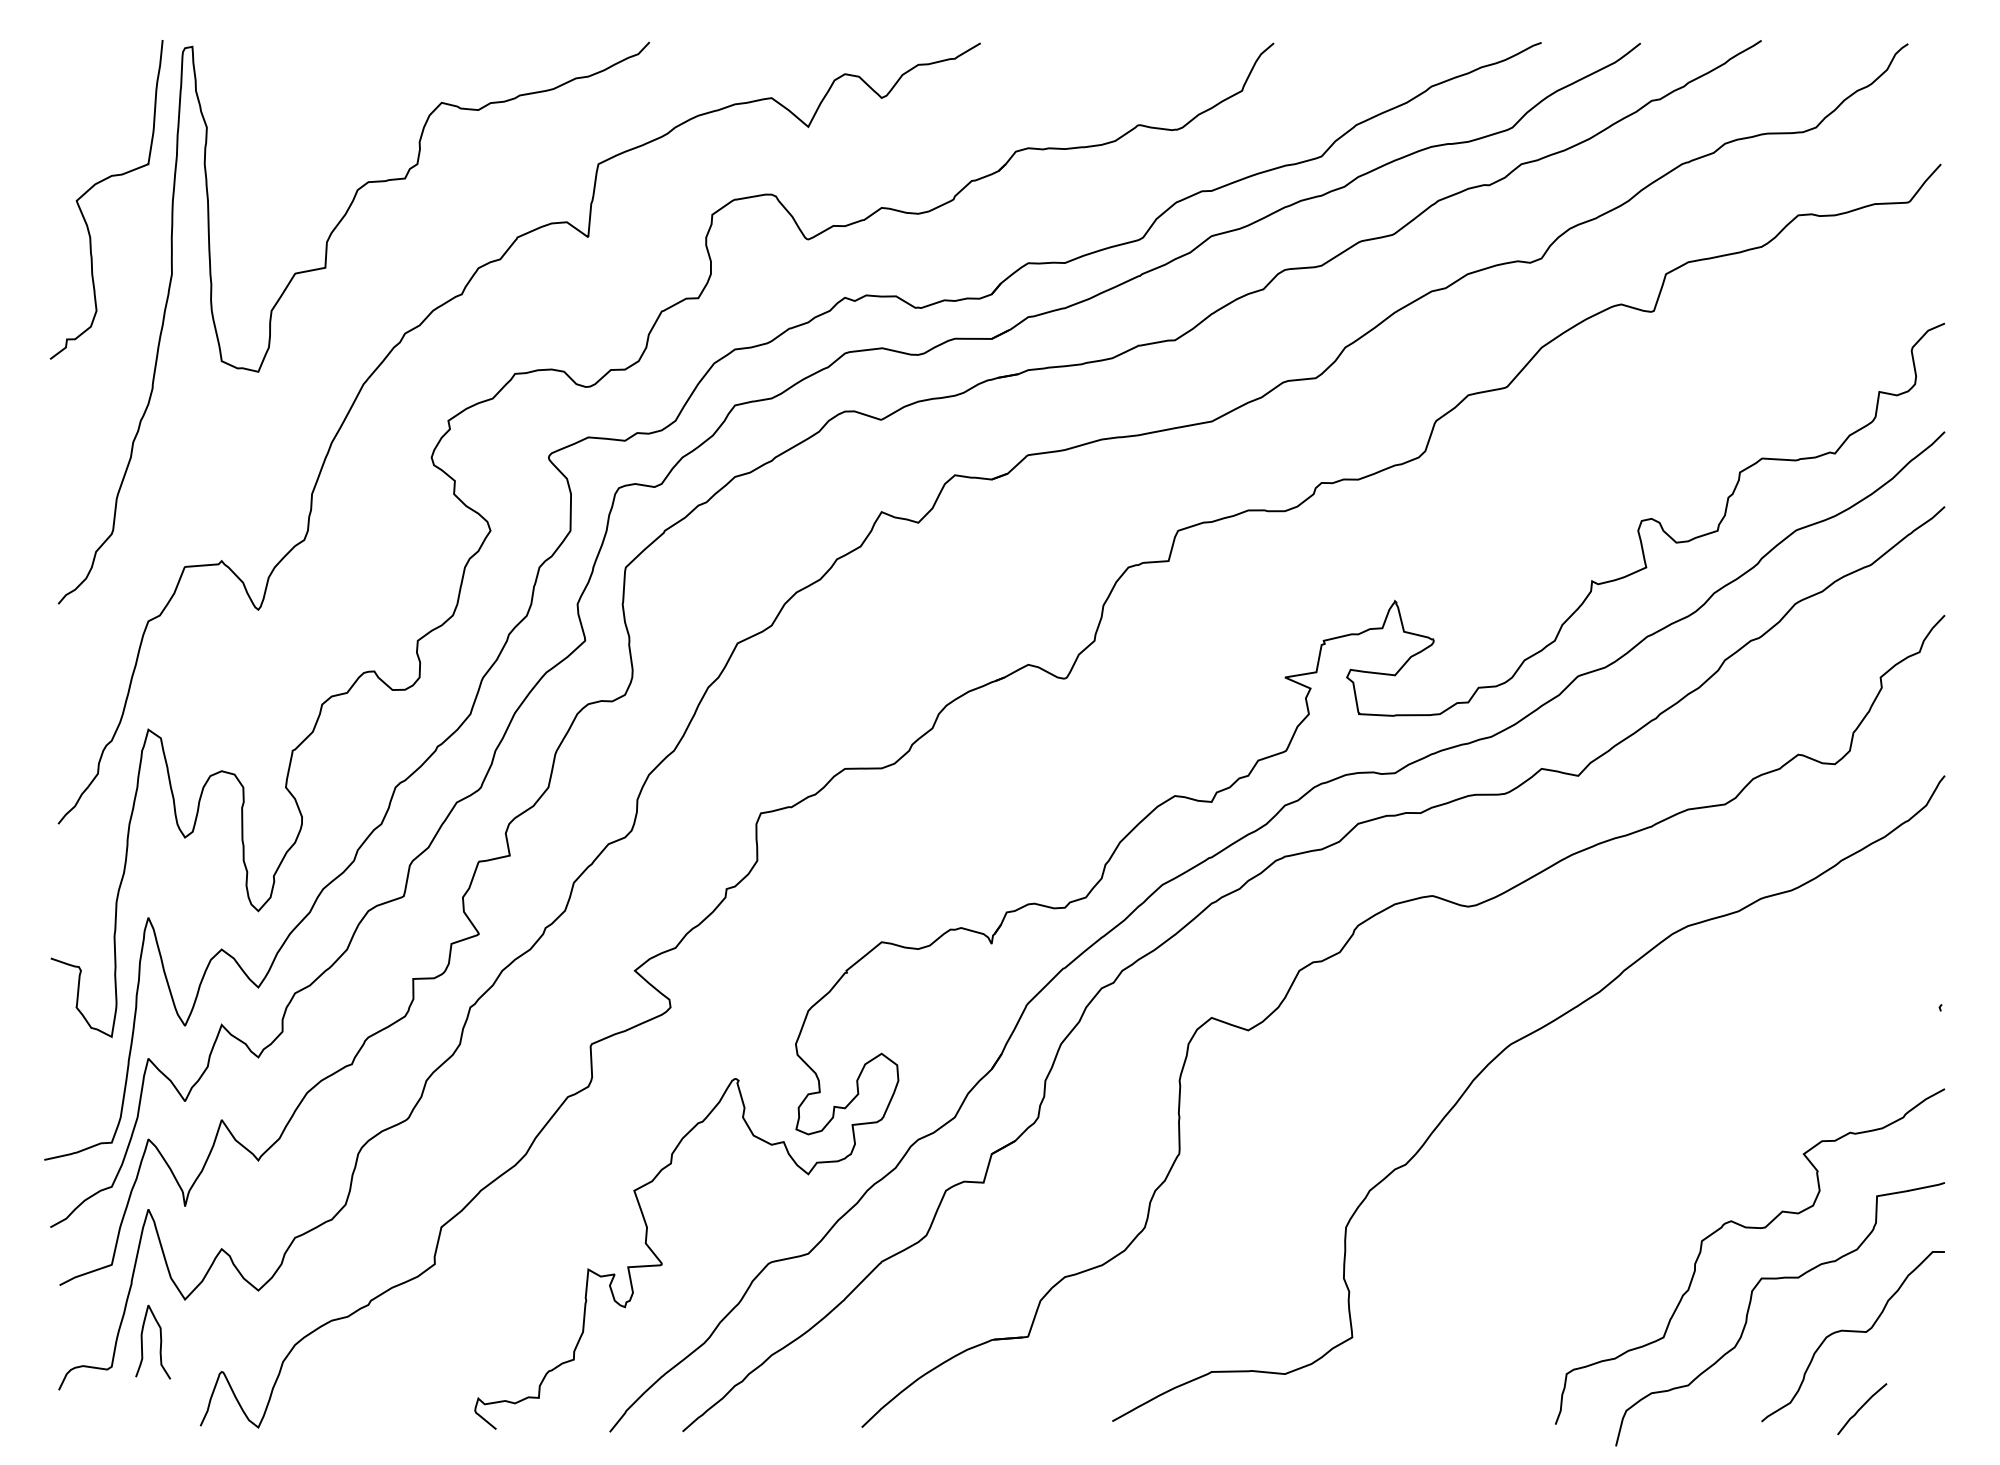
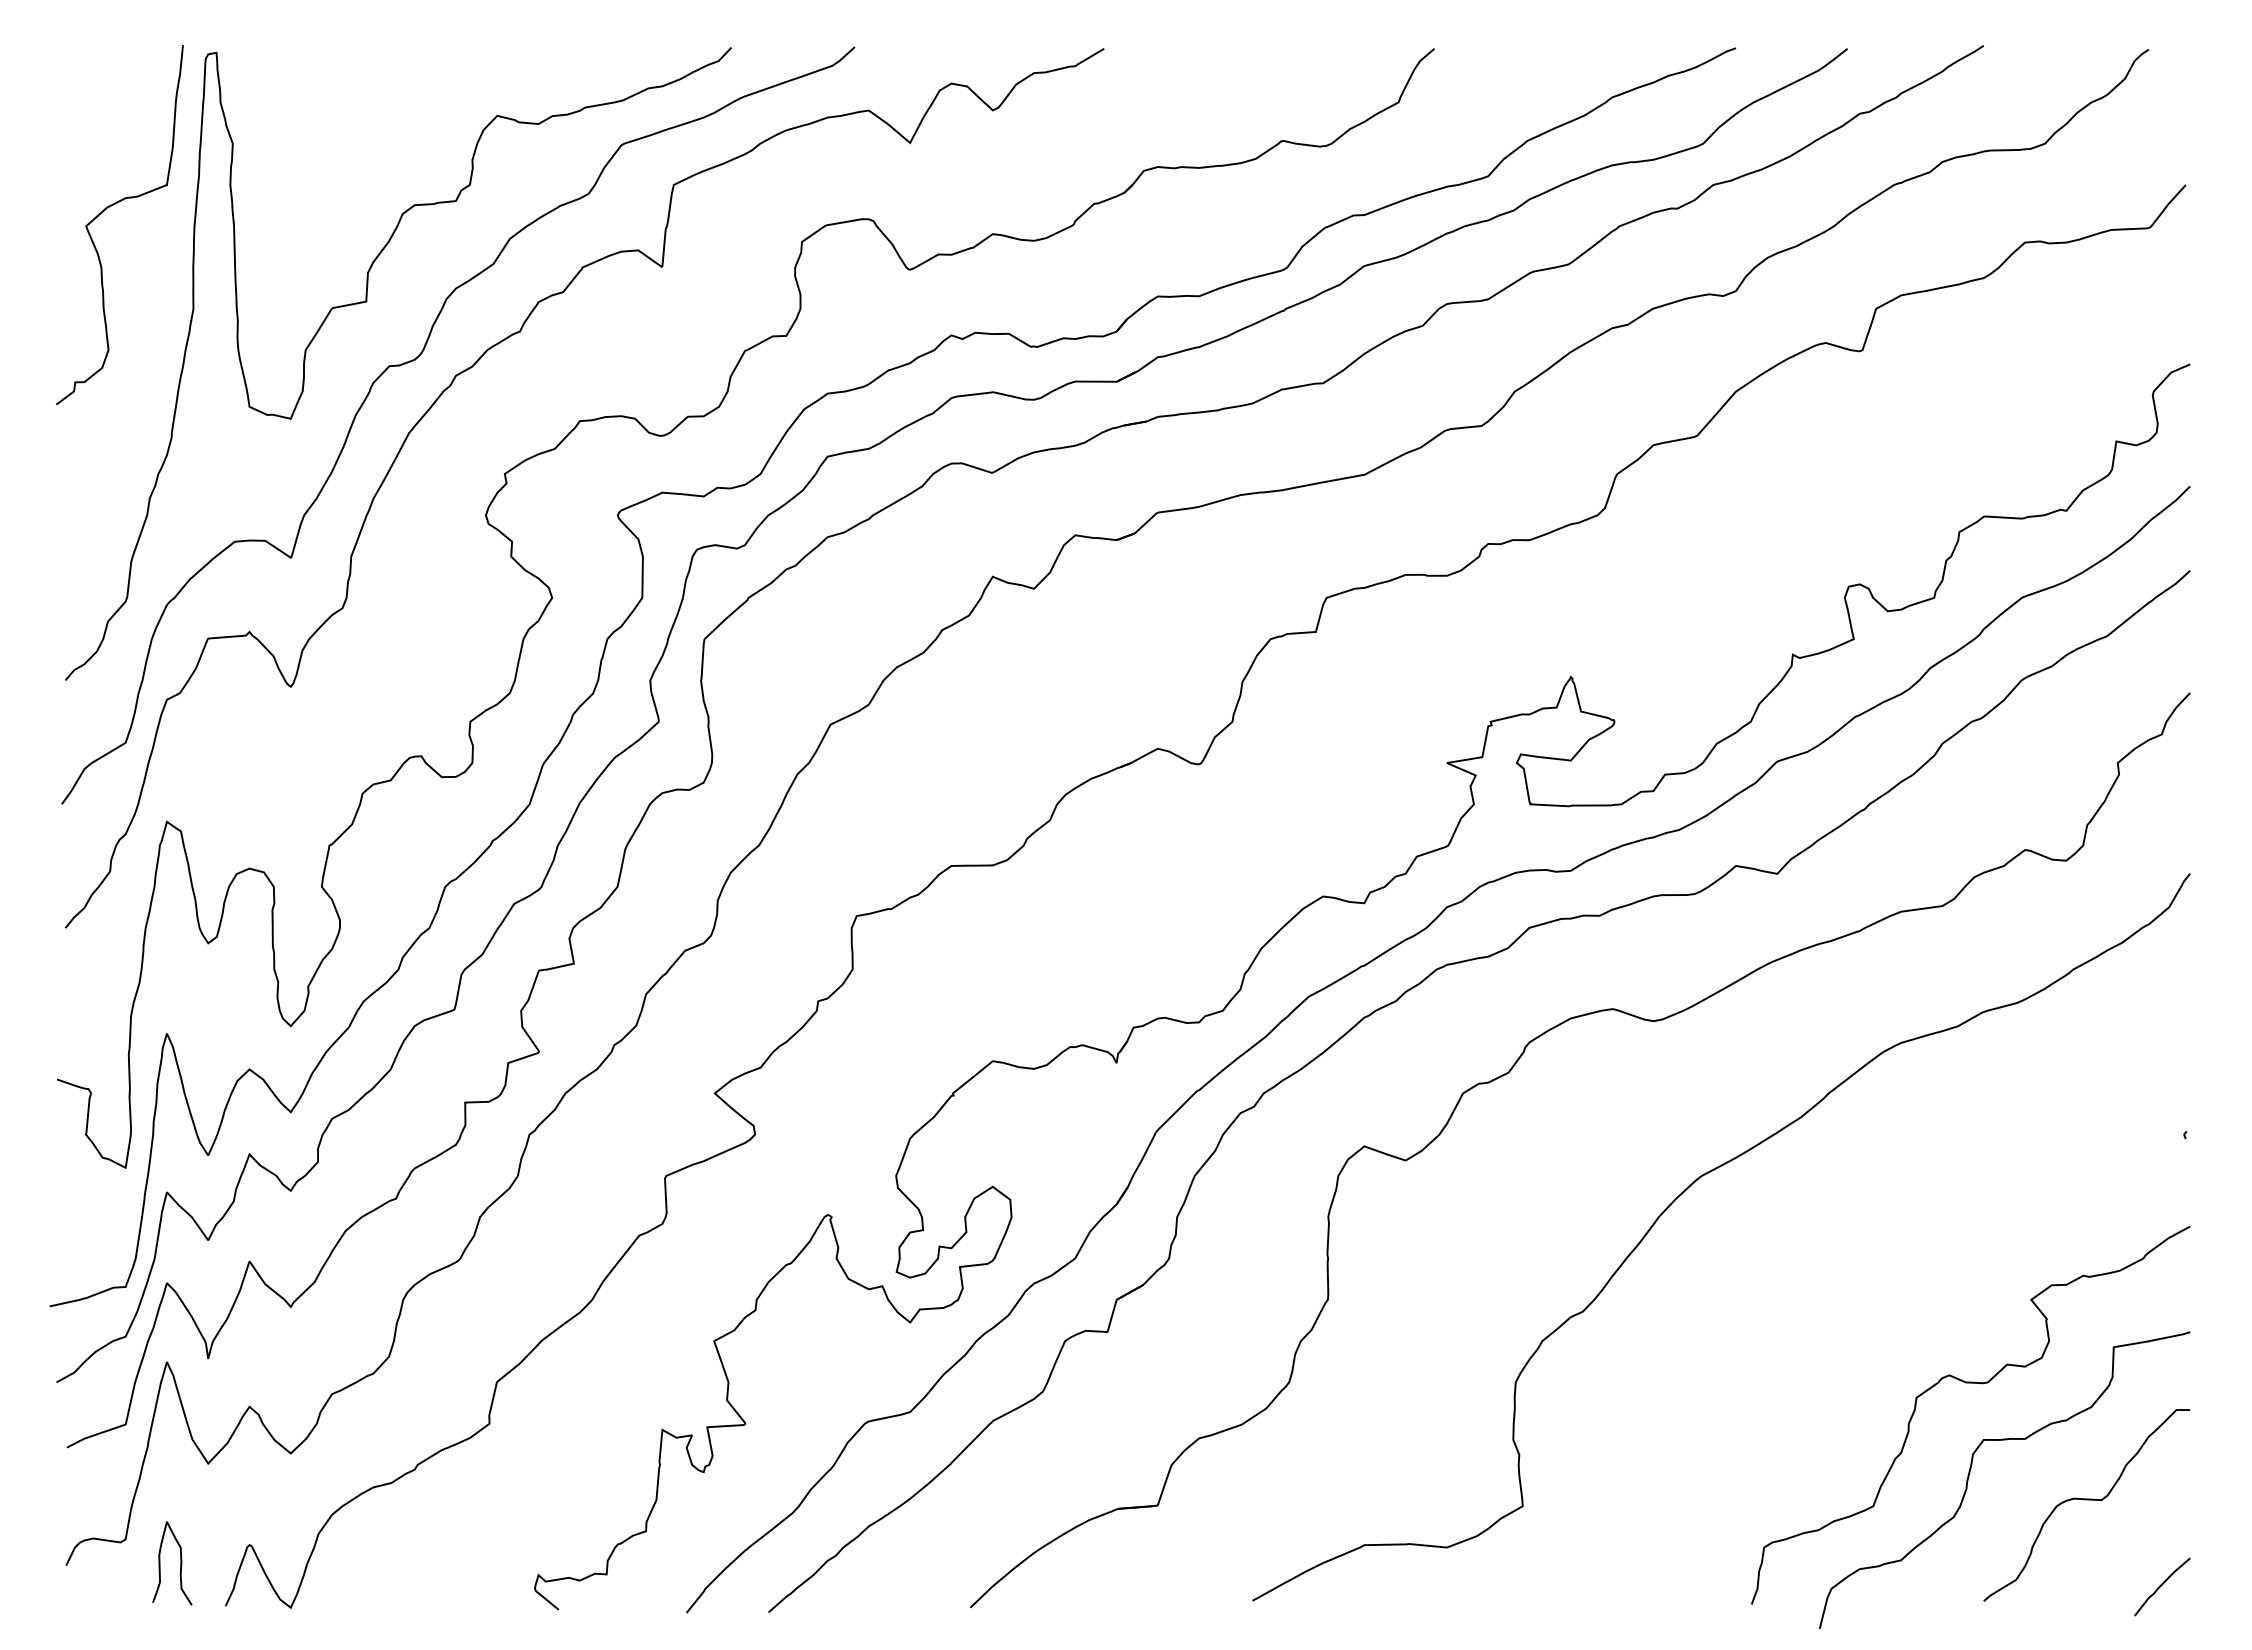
curve: (368, 320) -> (414, 361), added
curve: (160, 1341) -> (180, 1562), moved
curve: (1861, 1408) -> (2161, 1586), moved

